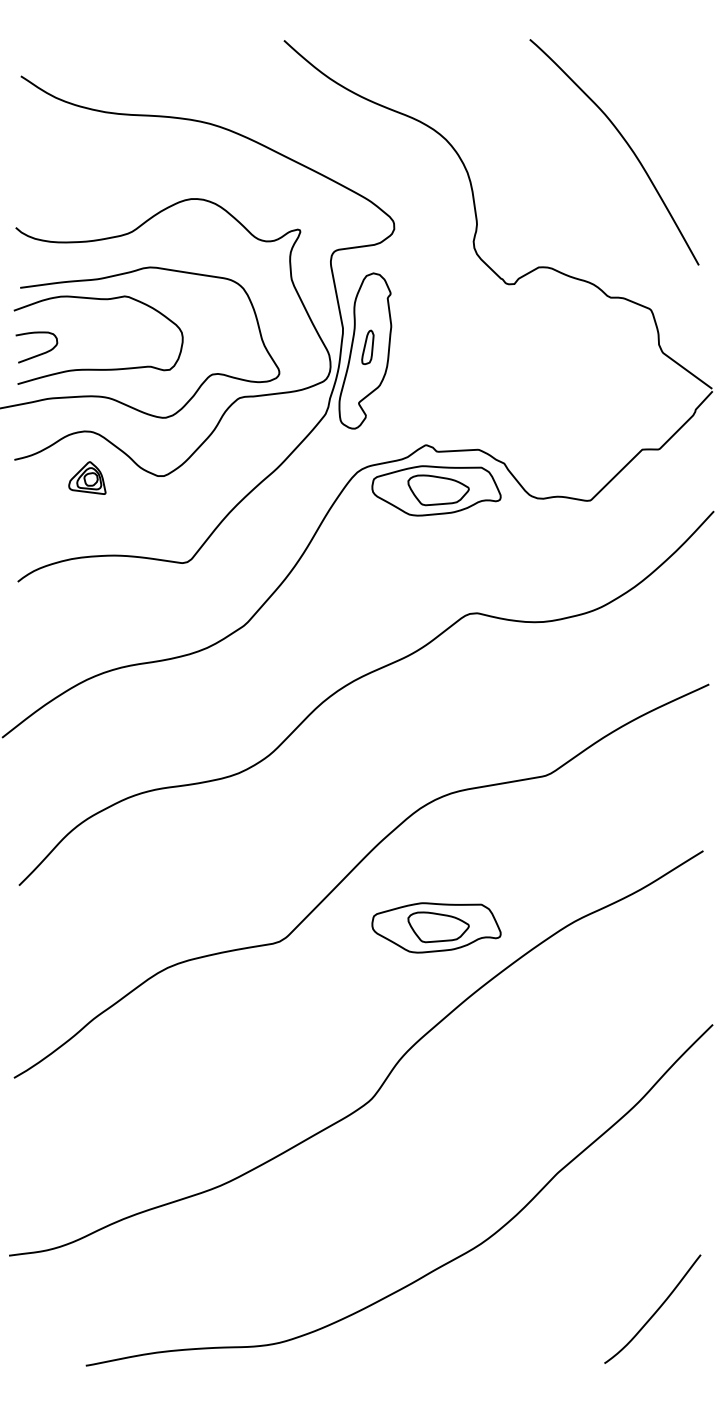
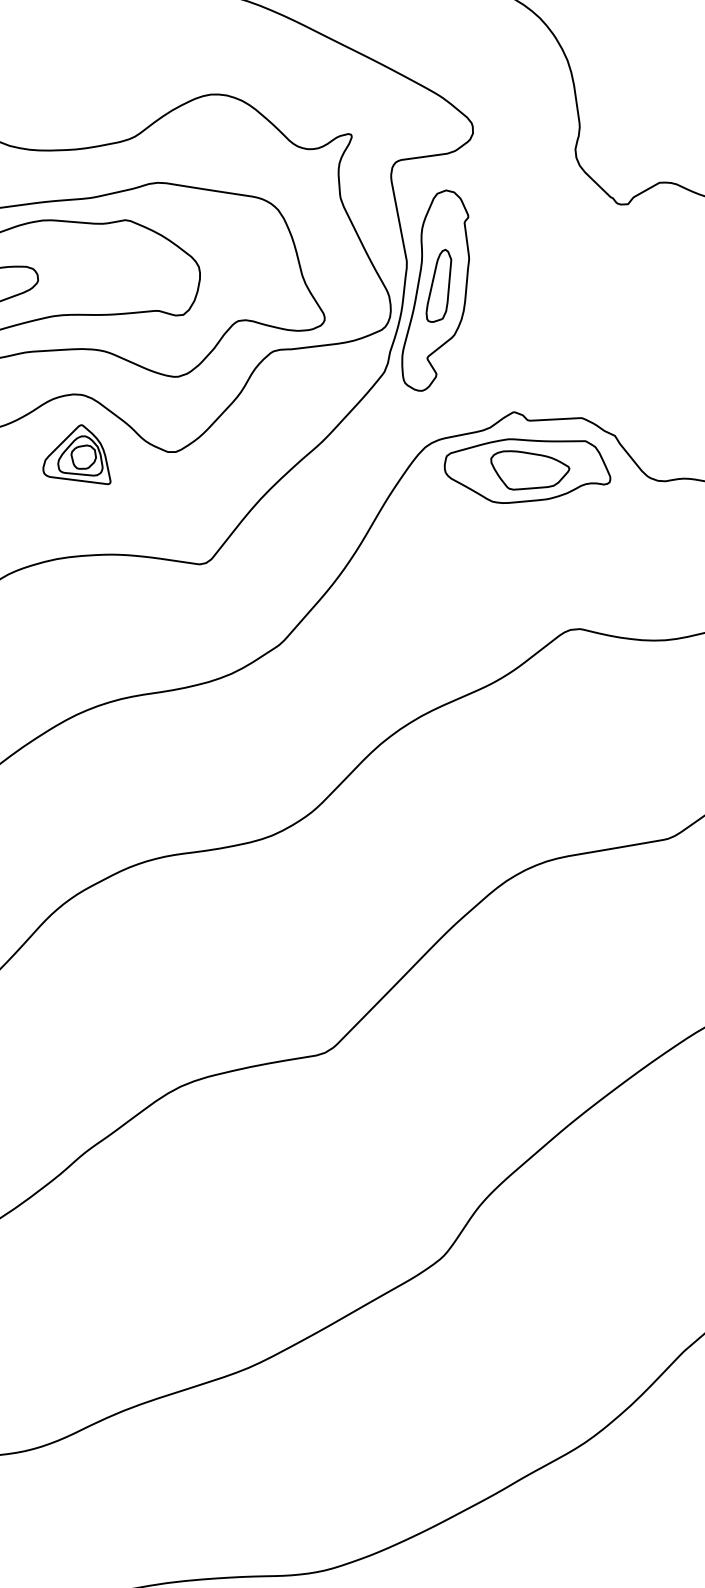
part: (367, 347) -> (438, 286), size x1.67
part: (87, 477) -> (77, 453), size x1.43
part: (436, 927) -> (527, 1034), removed

